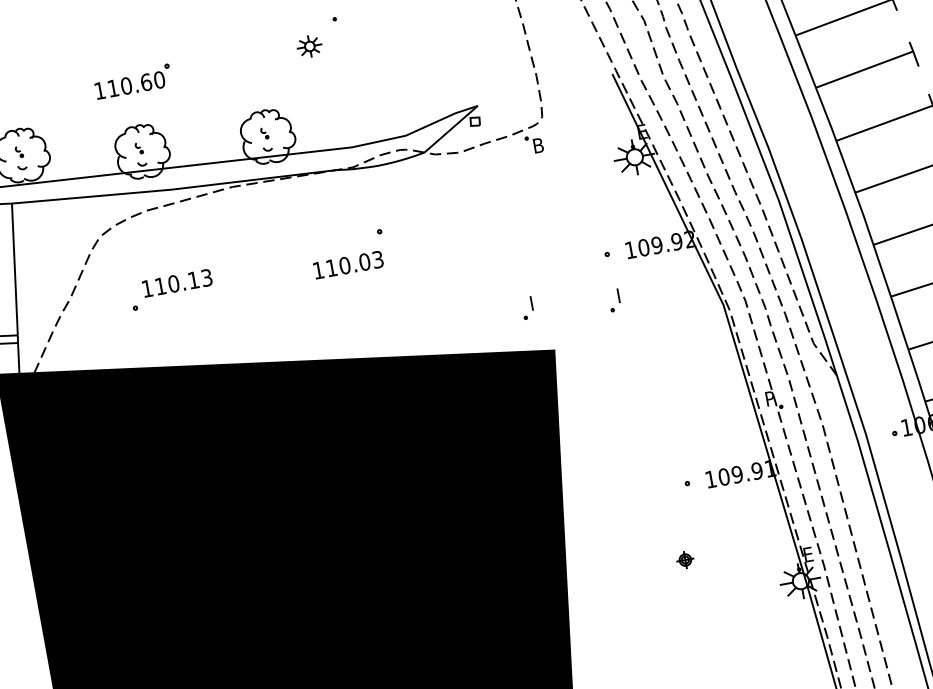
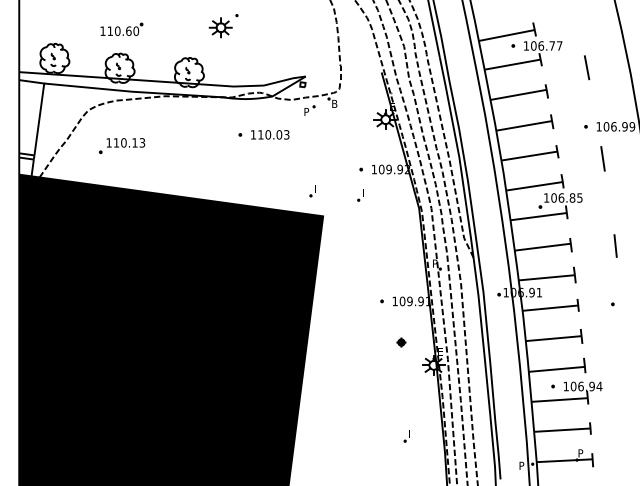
part: (309, 45) -> (220, 27), size x1.67
part: (495, 165) -> (309, 110), added
text: (348, 264) -> (270, 134), moved
part: (685, 559) -> (401, 342), moved

